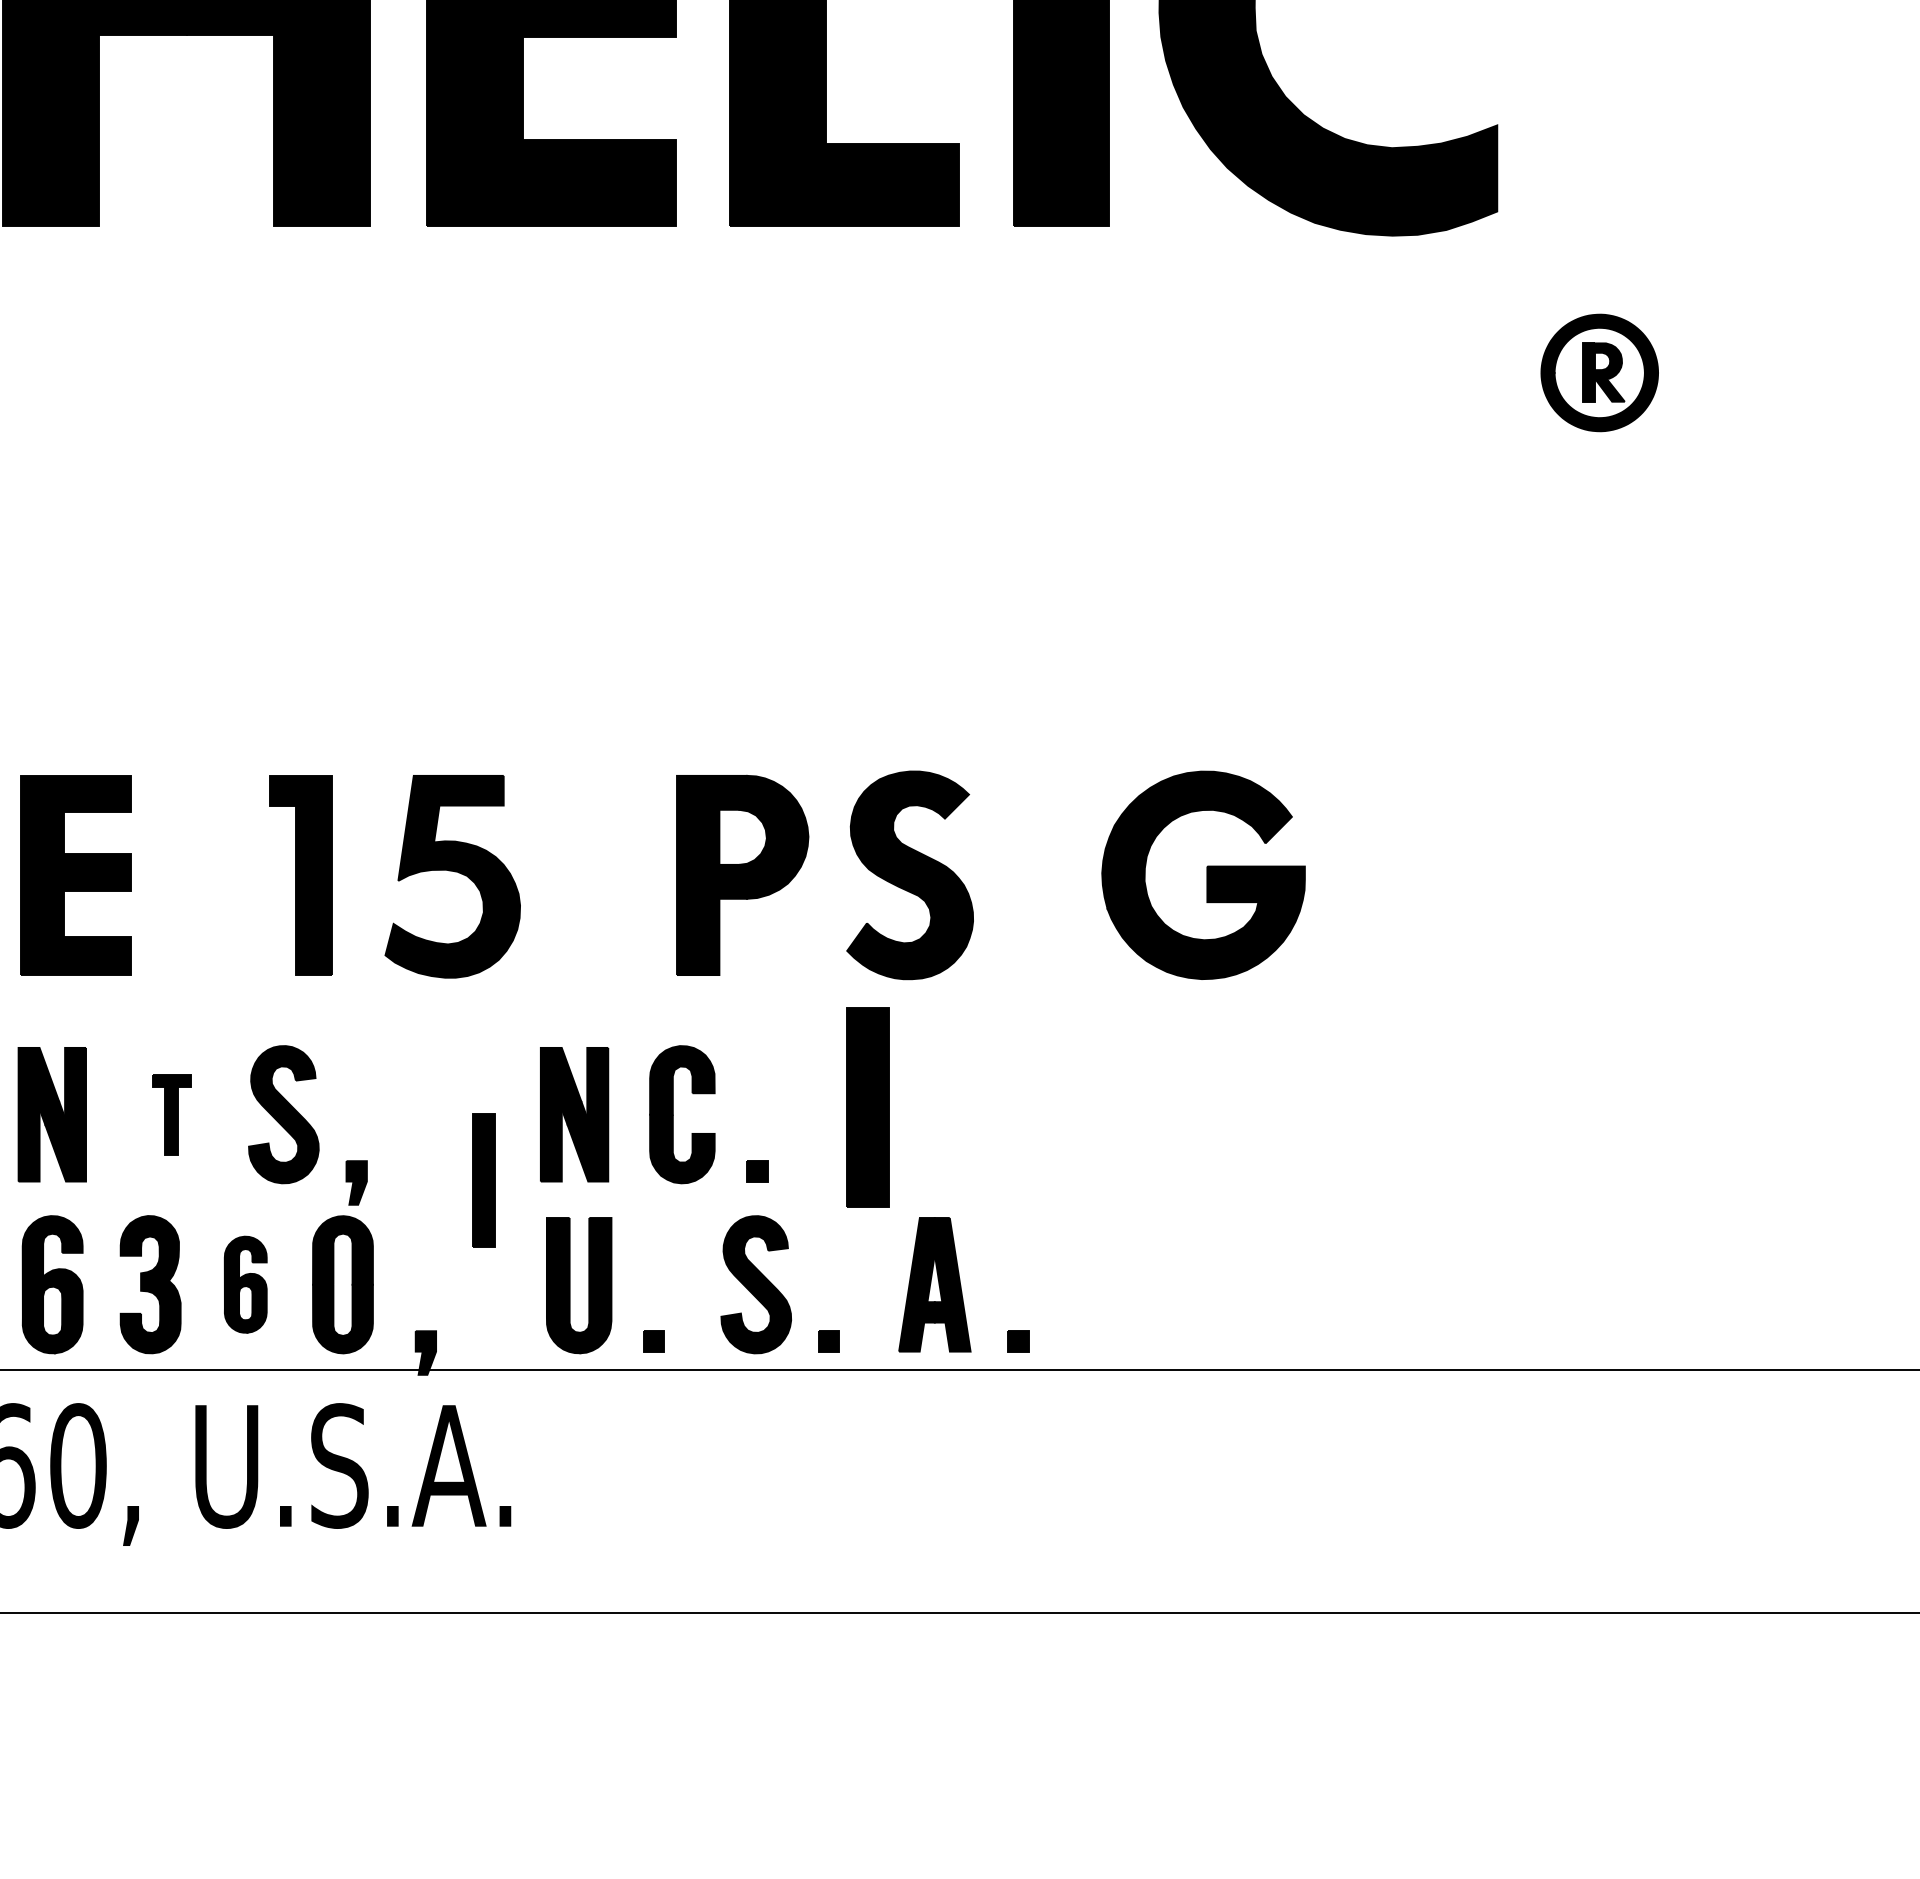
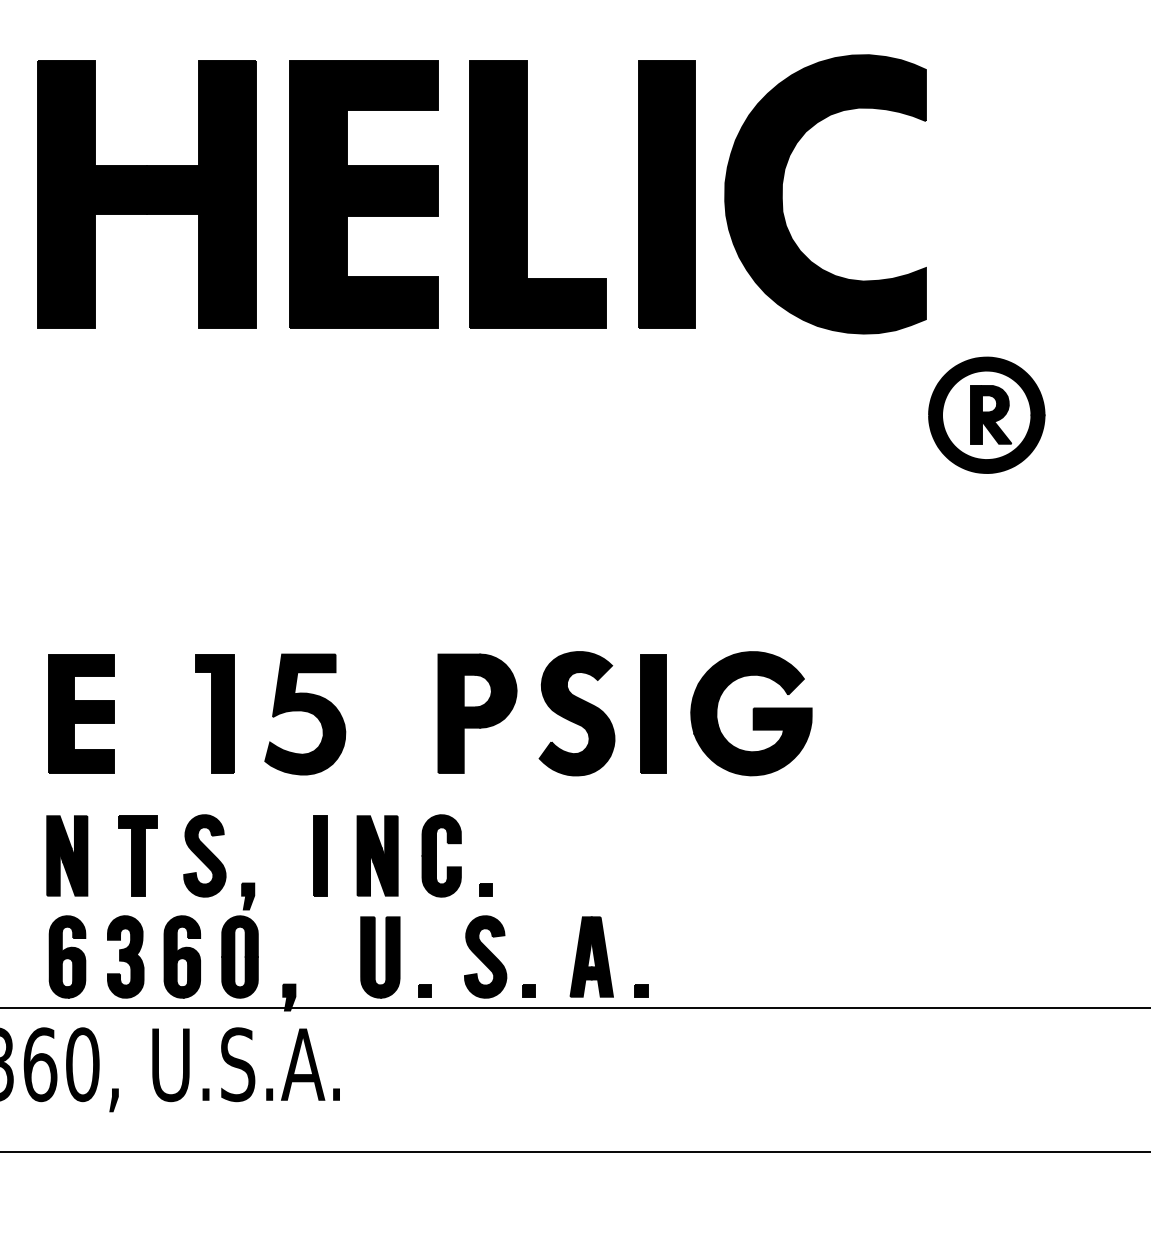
part: (1599, 371) -> (986, 414), size x1.67
part: (868, 1107) -> (653, 713), moved
part: (170, 1113) -> (137, 855), size x1.67
part: (483, 1179) -> (320, 855), moved
part: (244, 1283) -> (181, 956), size x1.43

